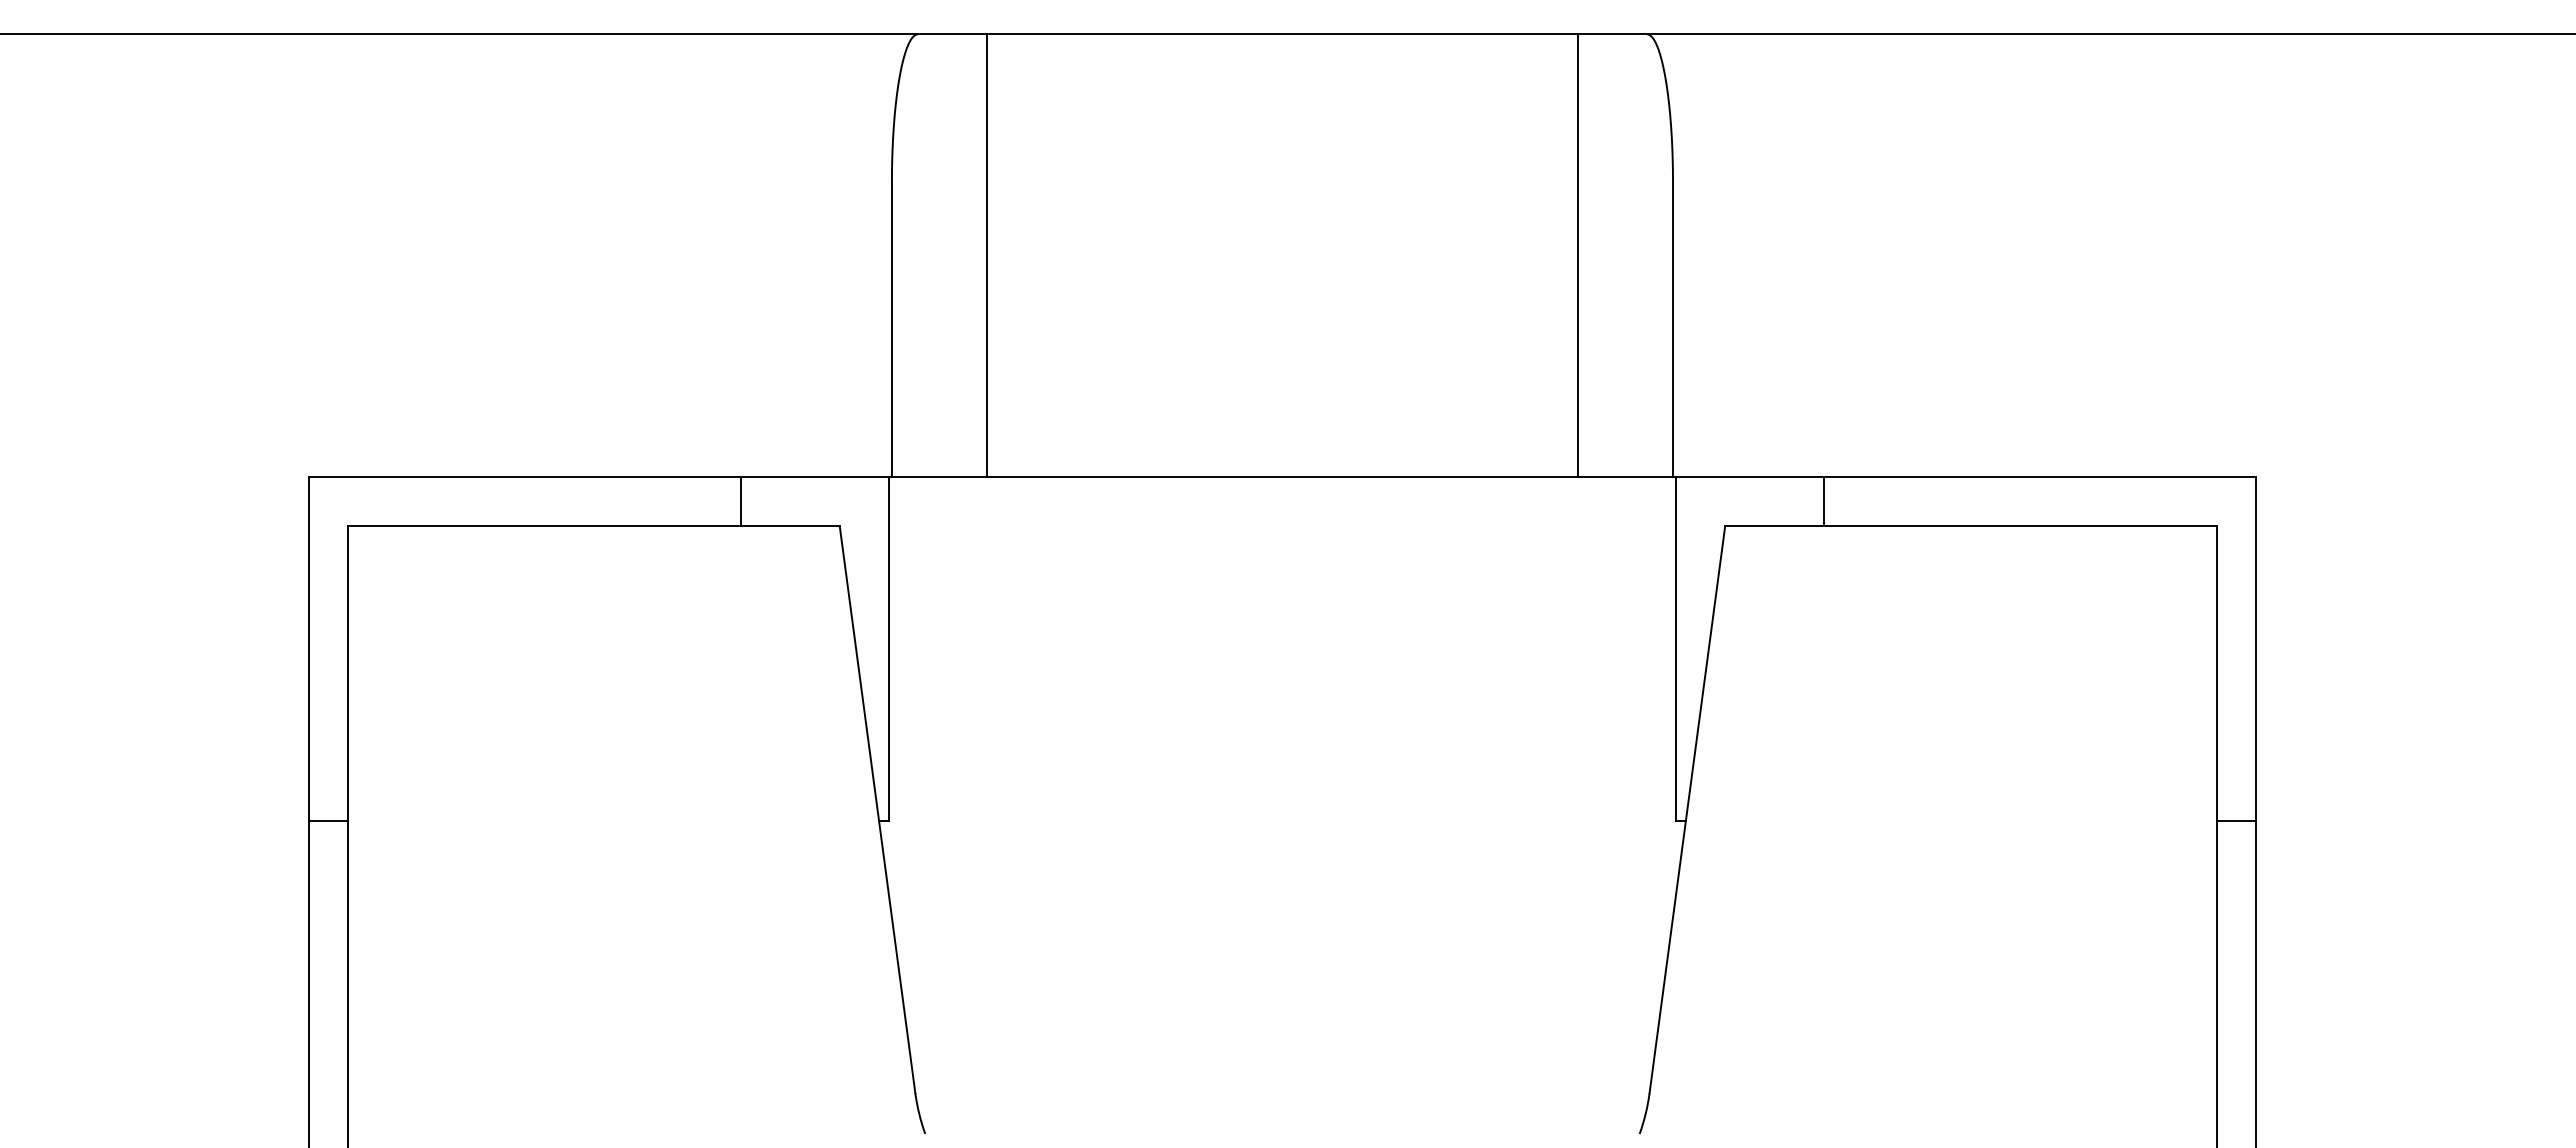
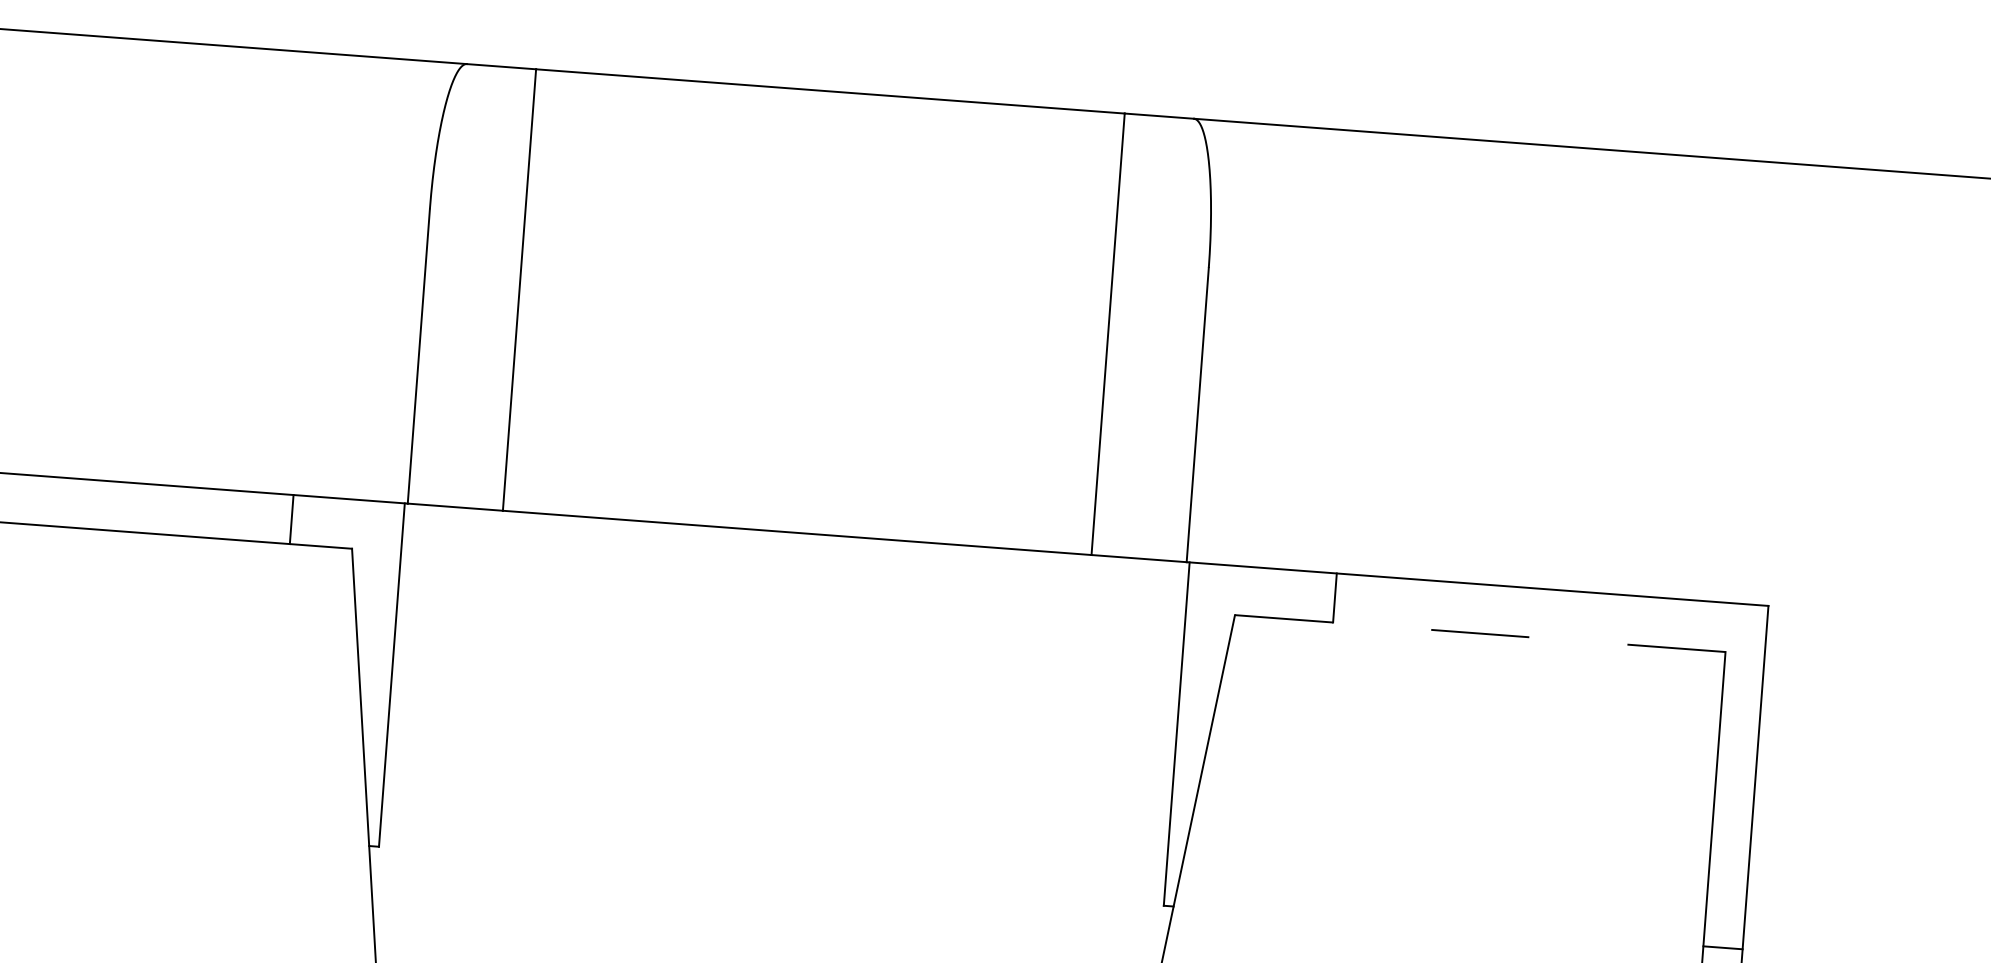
line: (741, 501) -> (291, 519), moved
line: (1971, 526) -> (1480, 633), solid -> dashed

